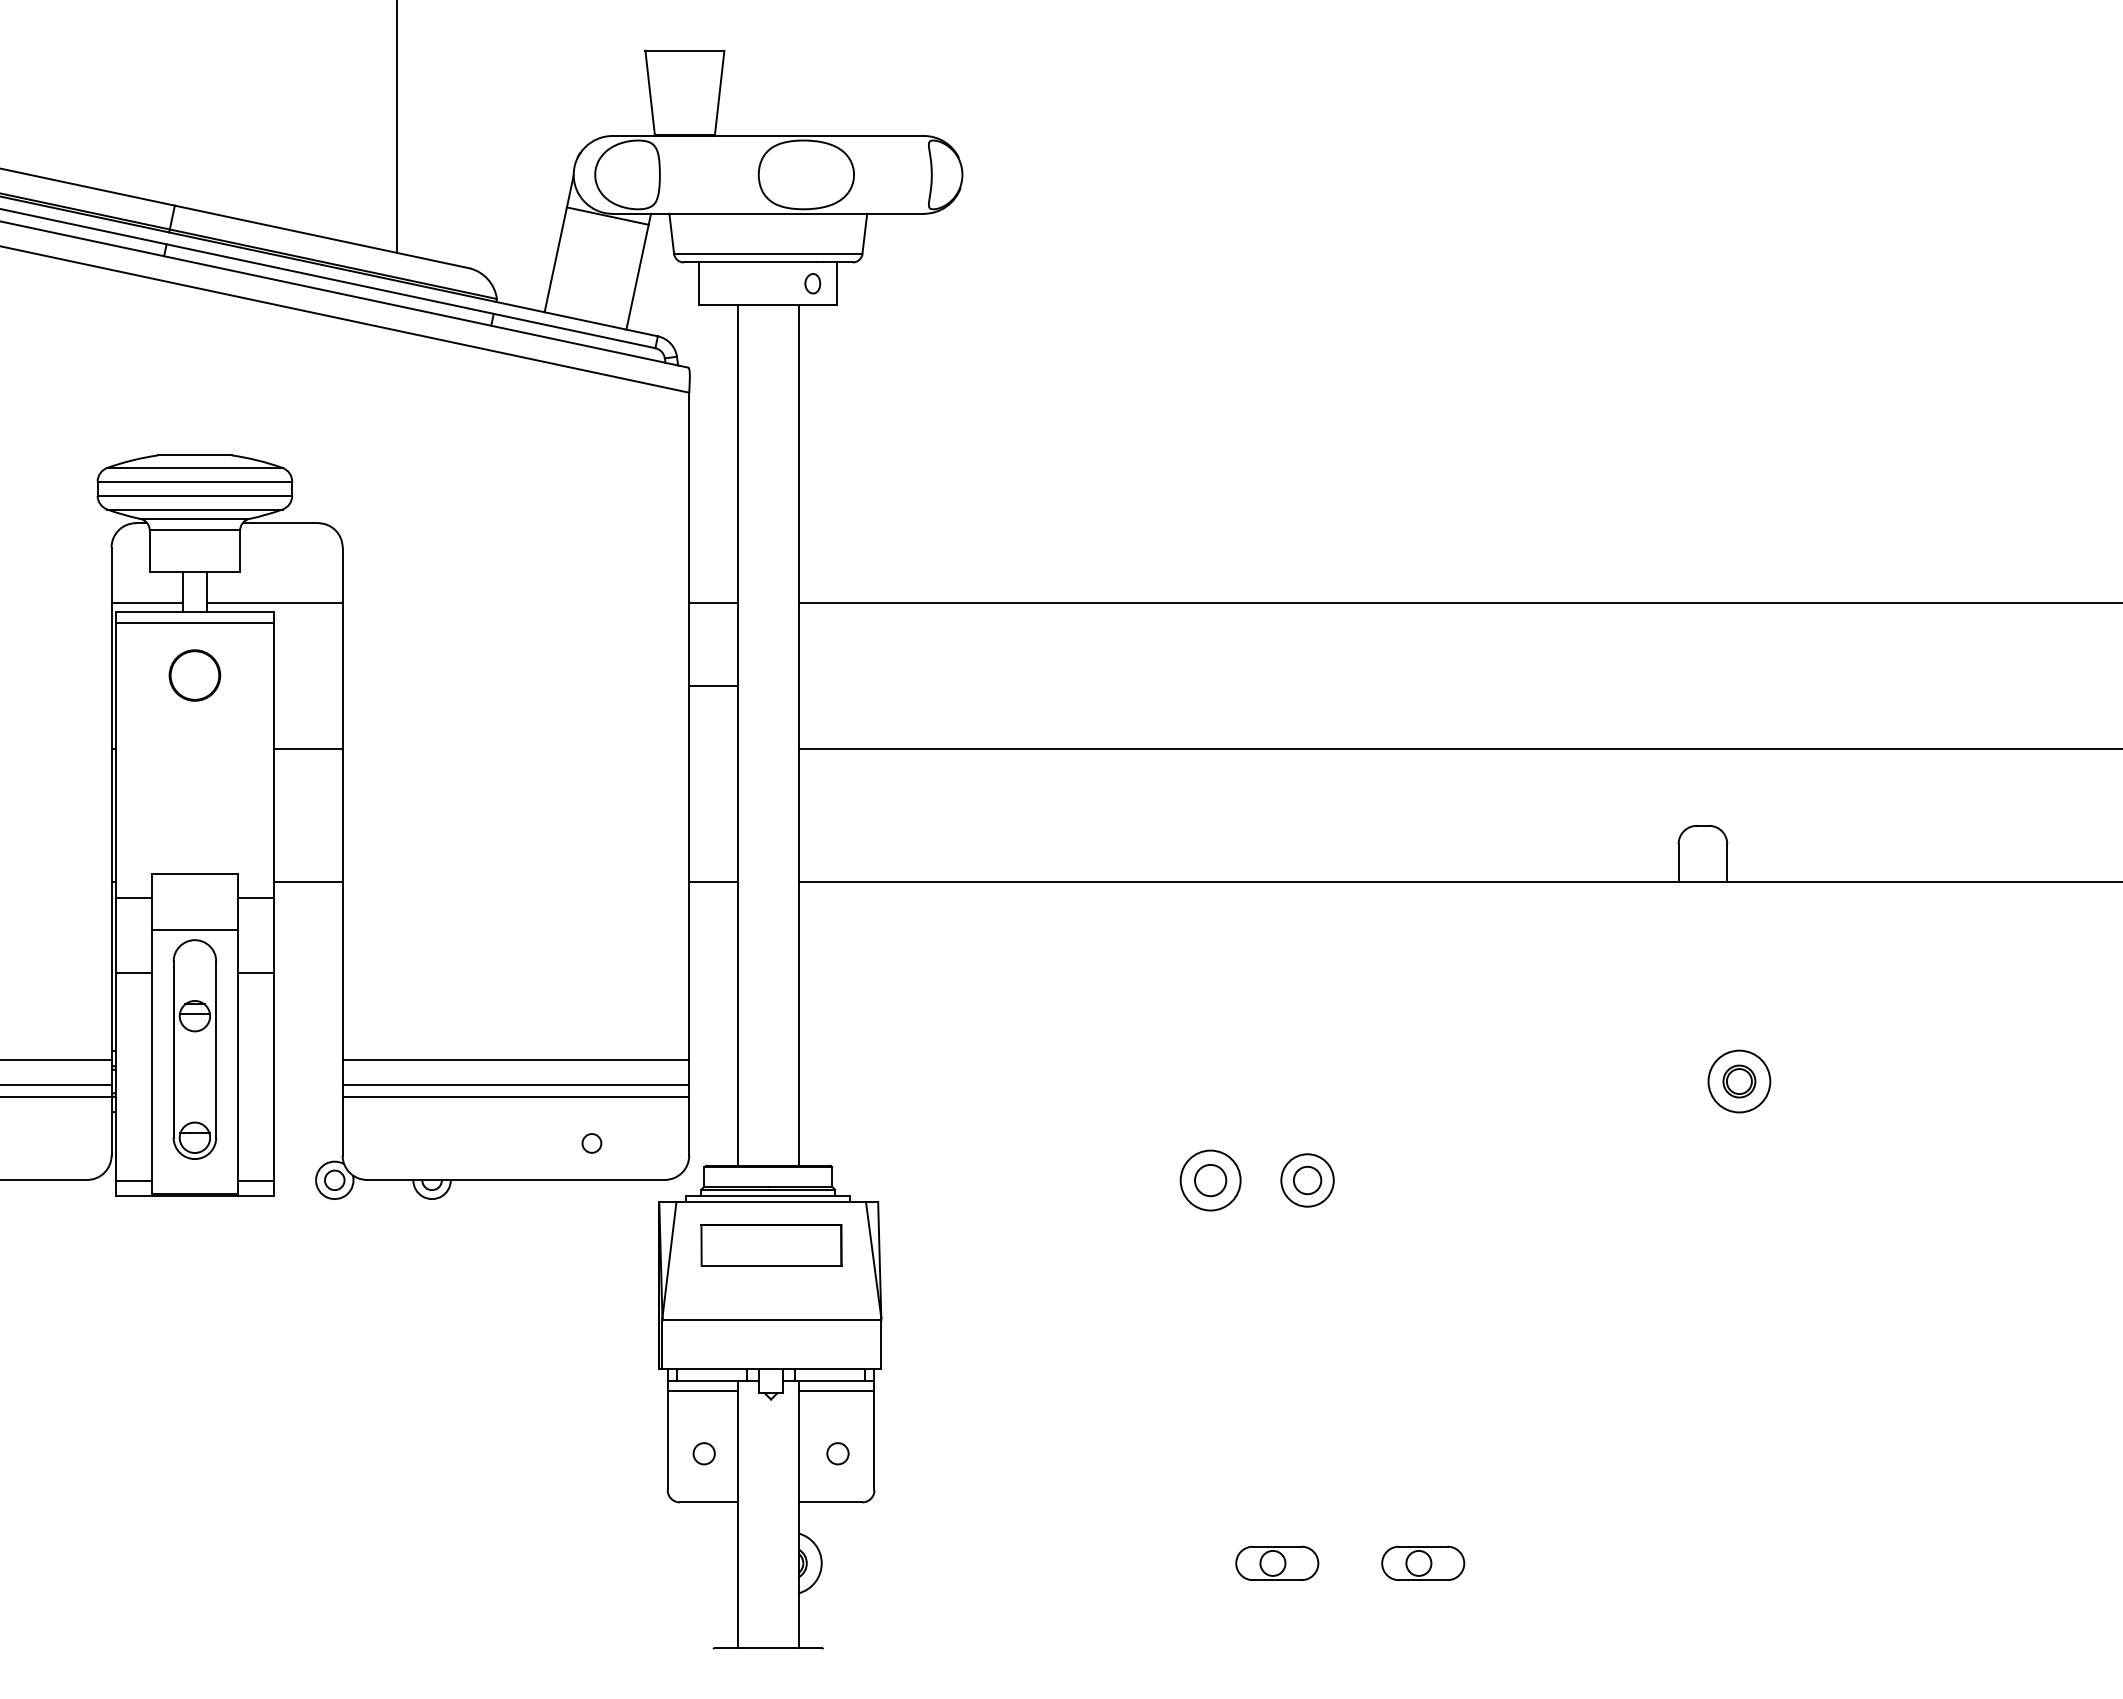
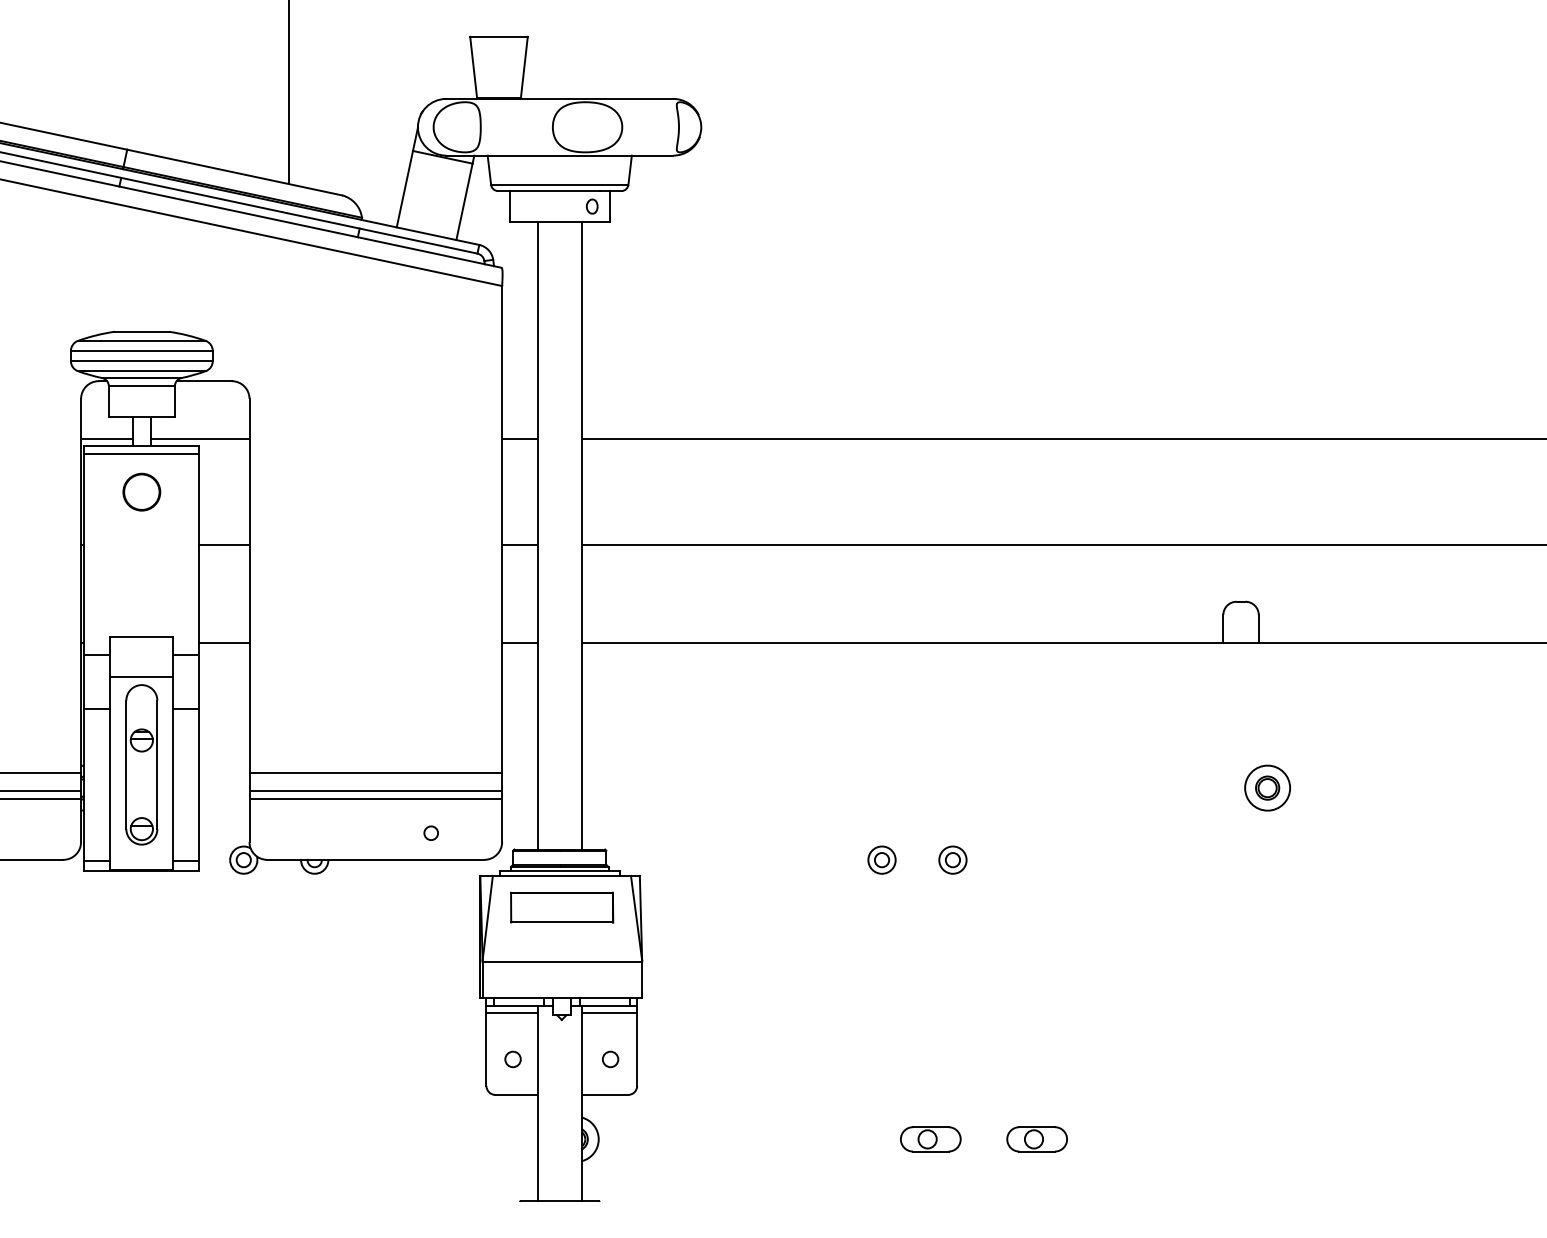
line: (713, 685) -> (519, 545), moved
part: (1209, 1179) -> (881, 859), size x0.62
part: (1307, 1179) -> (952, 859), size x0.71

